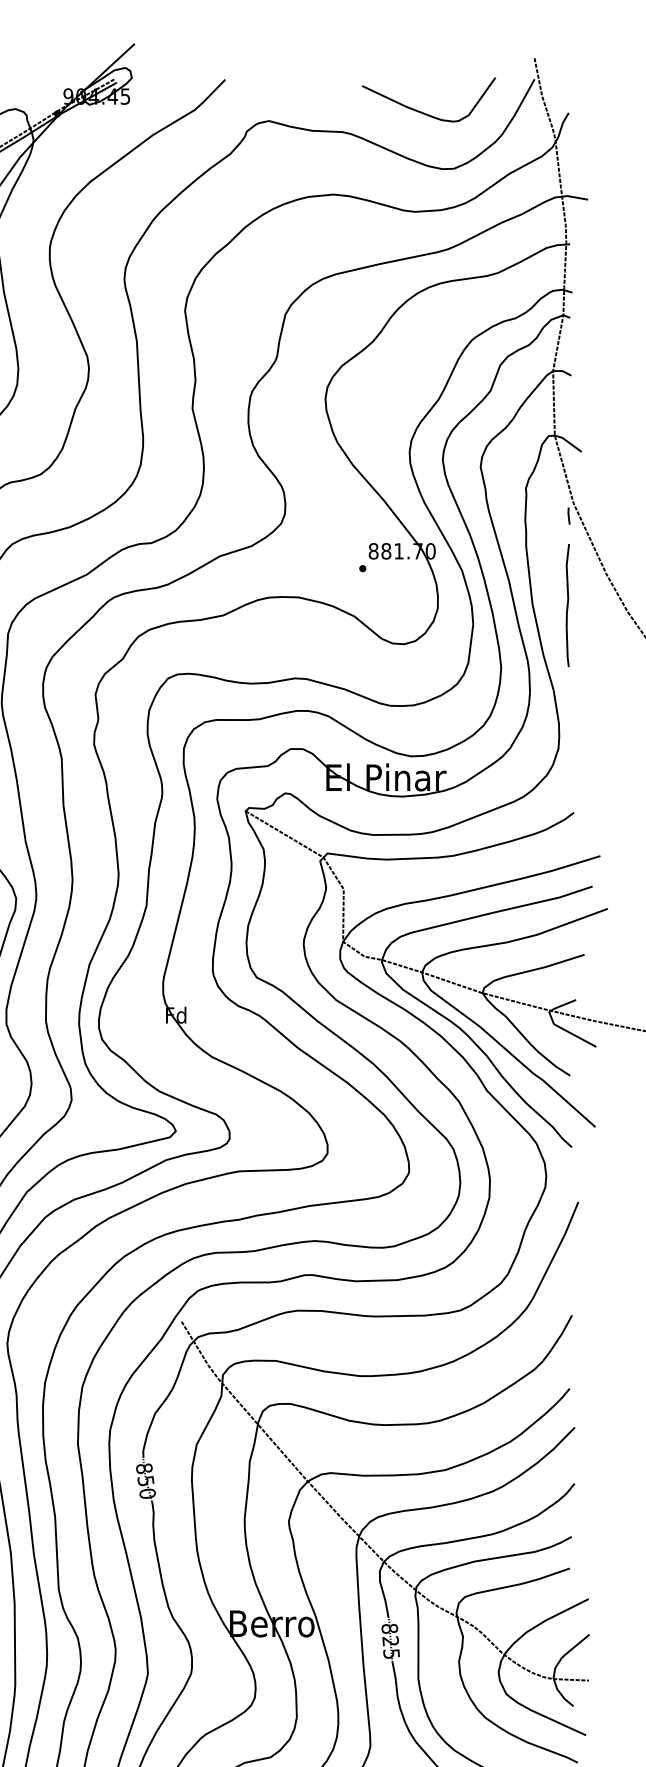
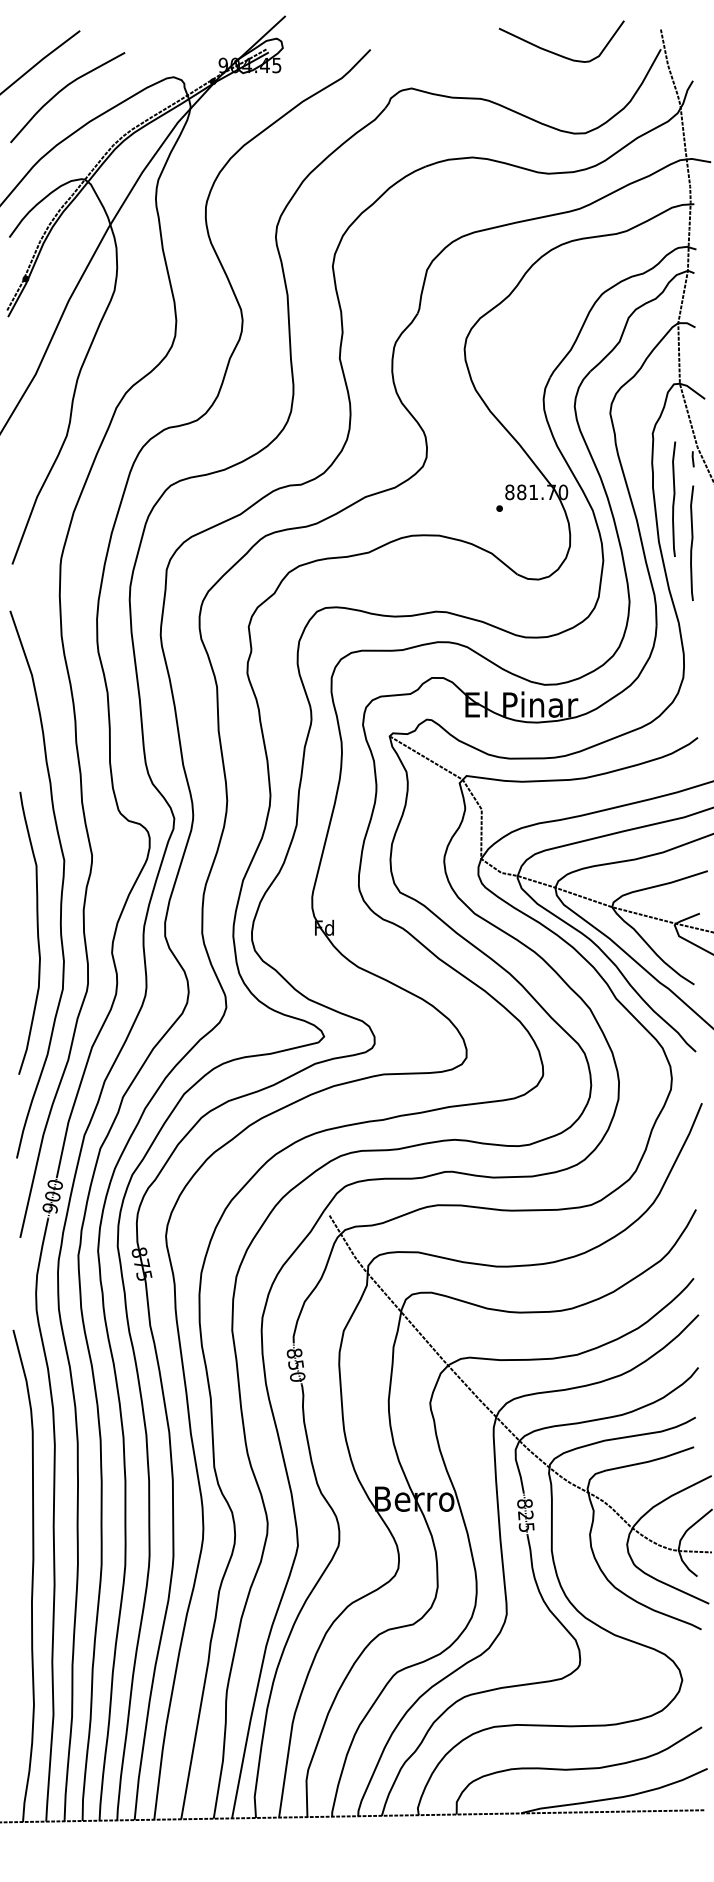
curve: (422, 111) -> (555, 52), moved
curve: (549, 557) -> (674, 498), added

